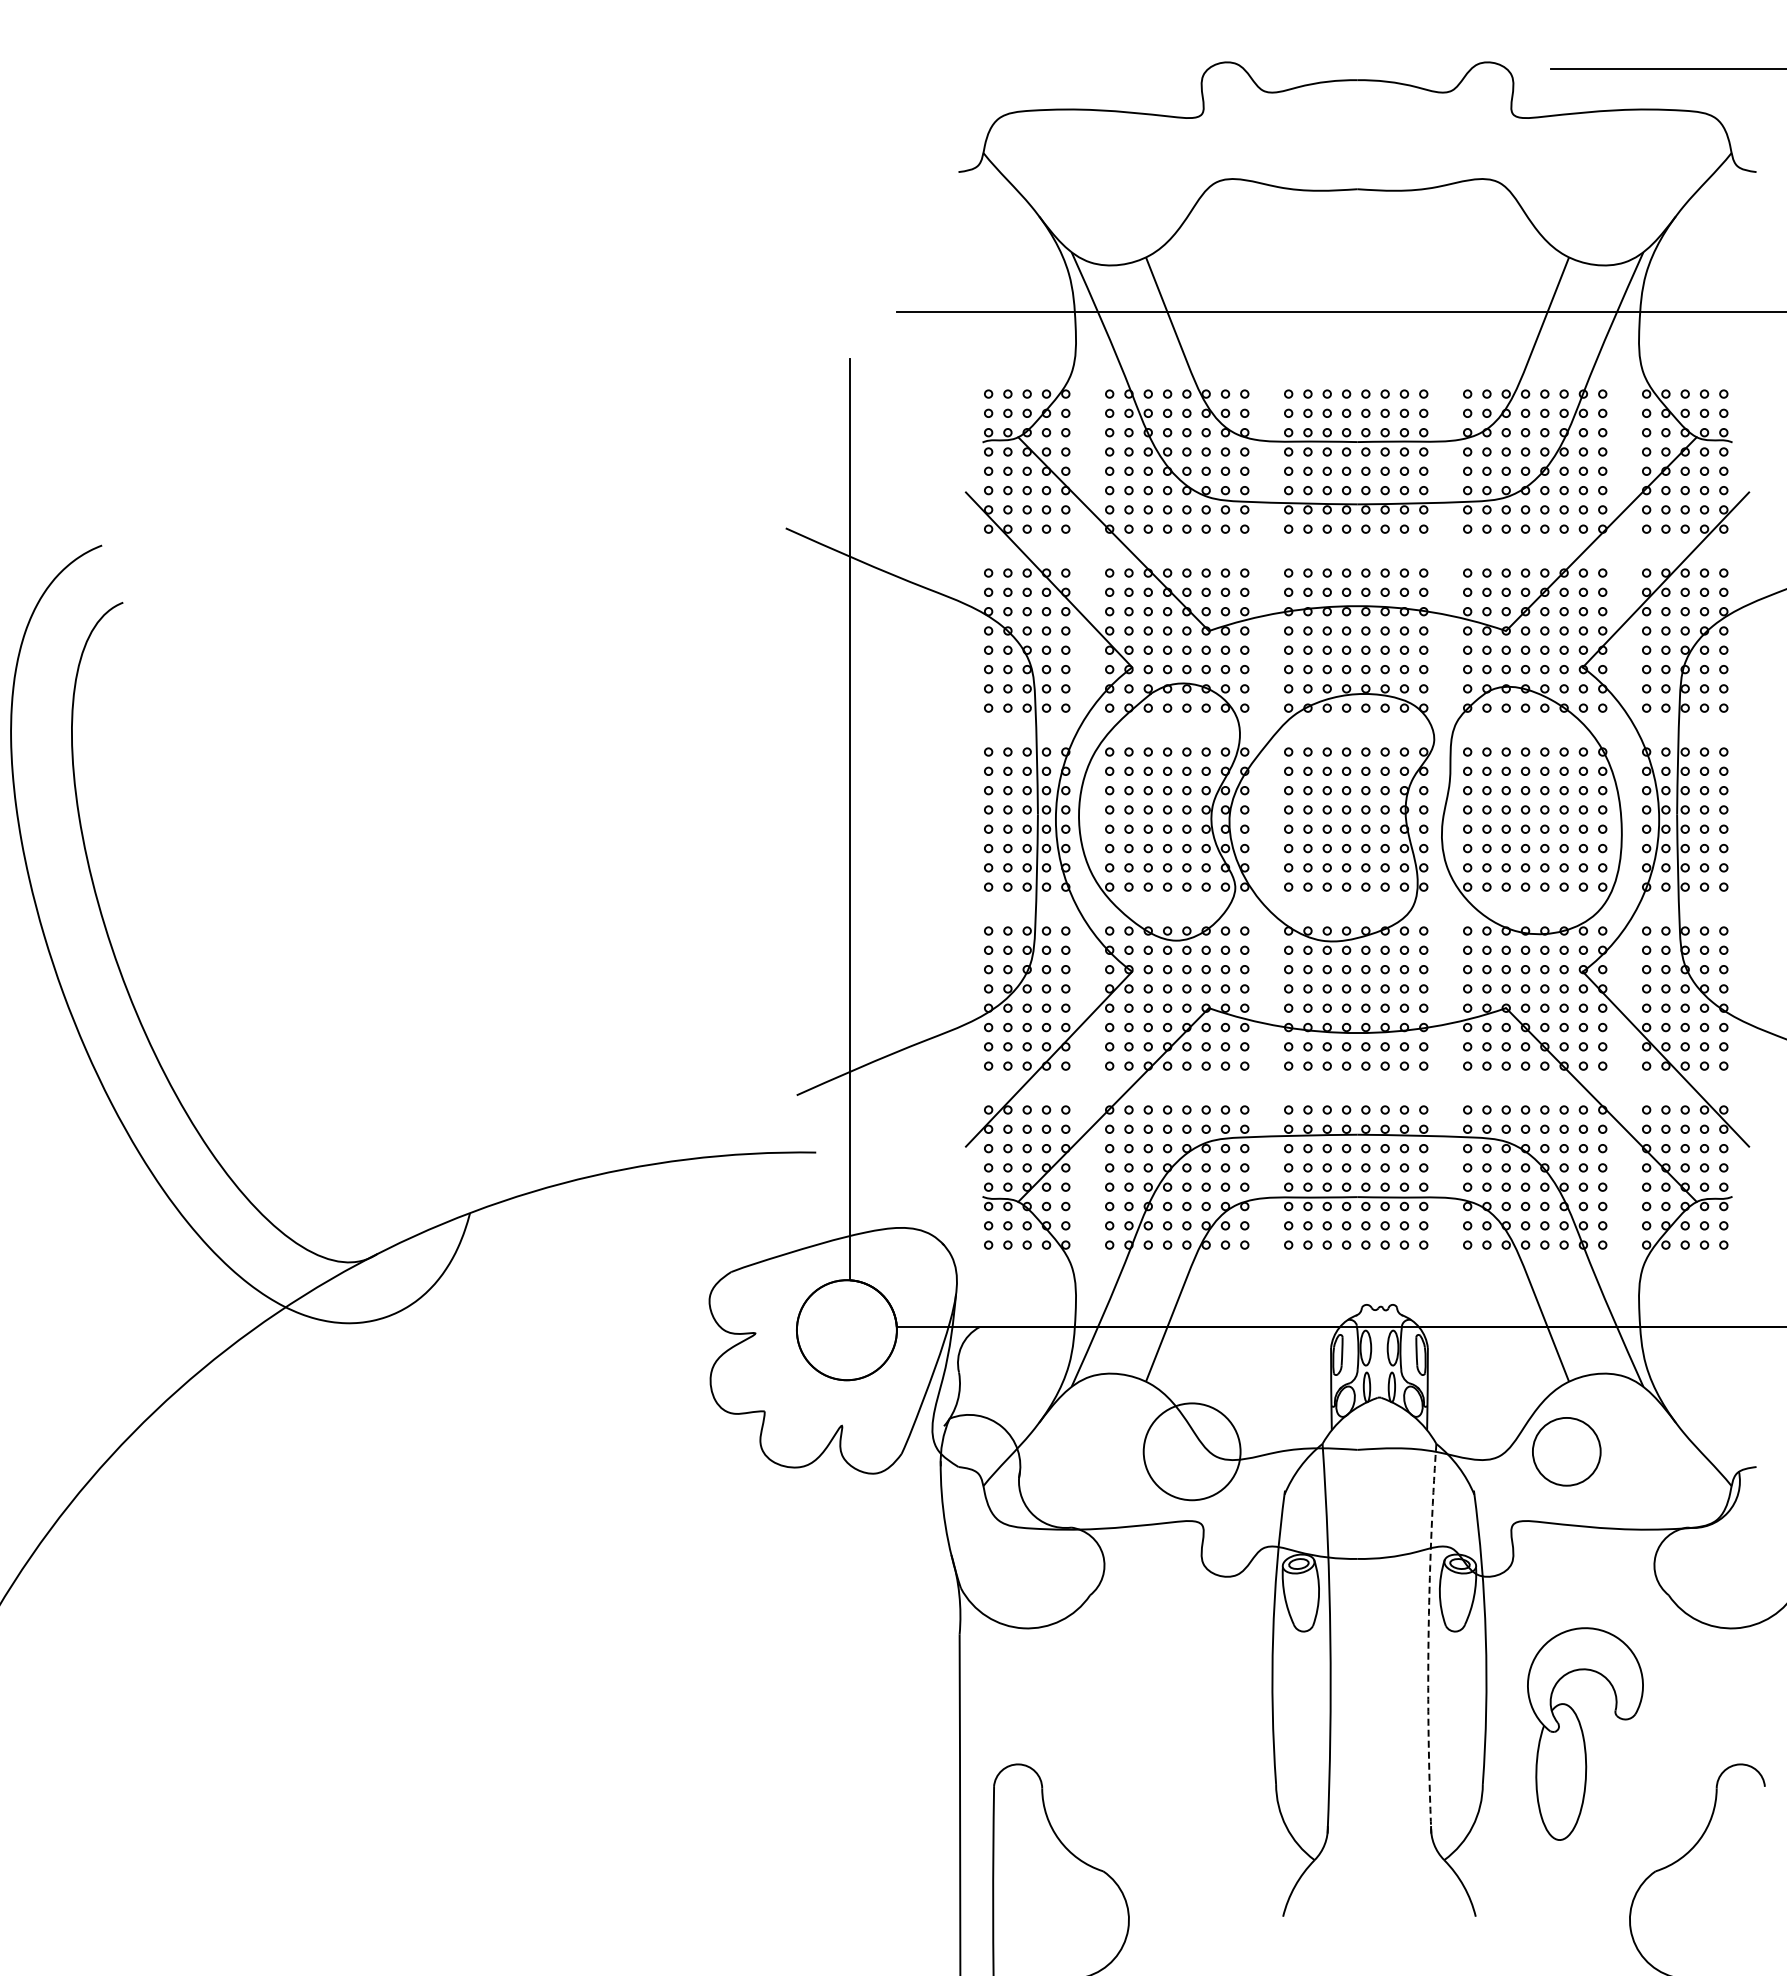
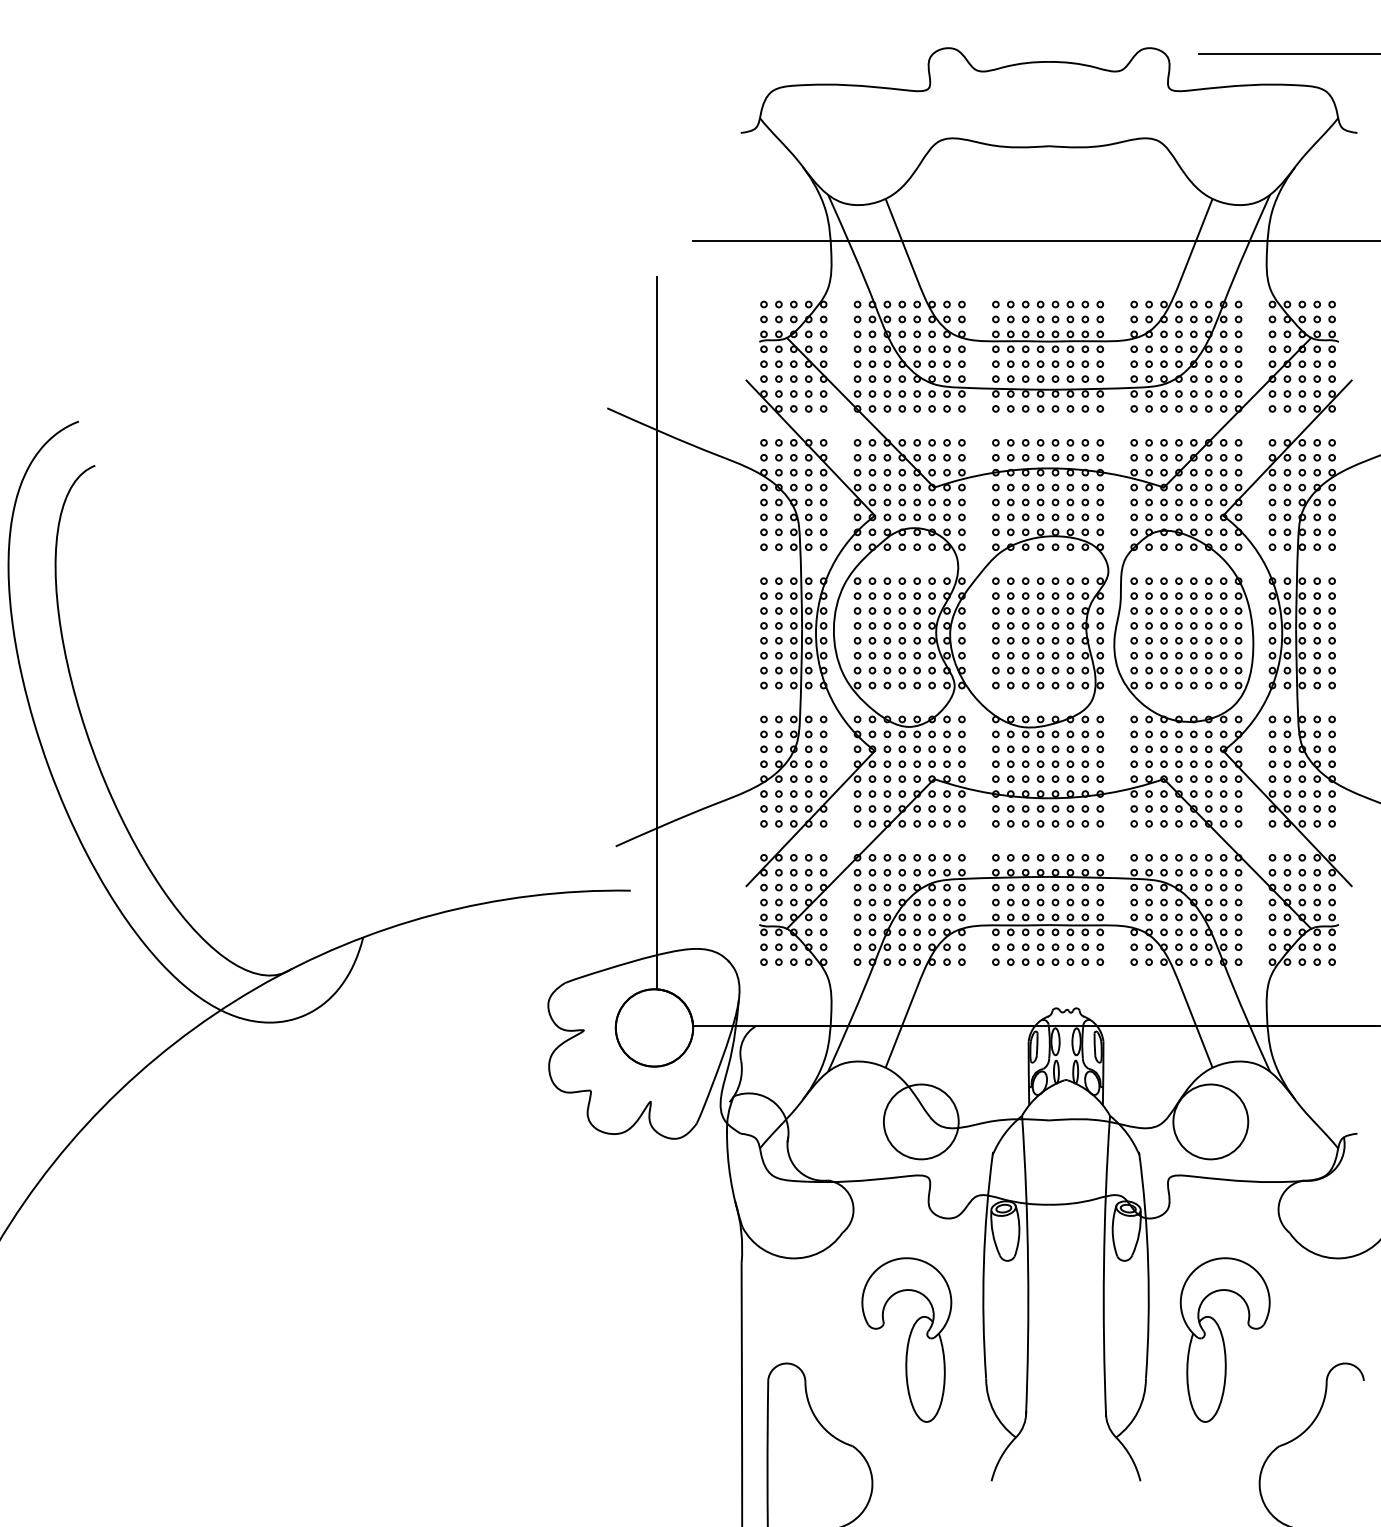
circle: (1566, 1451) -> (1210, 1121), size x1.43
arc: (1428, 1638) -> (1103, 1266), dashed -> solid
part: (1173, 1733) -> (906, 1339), added

